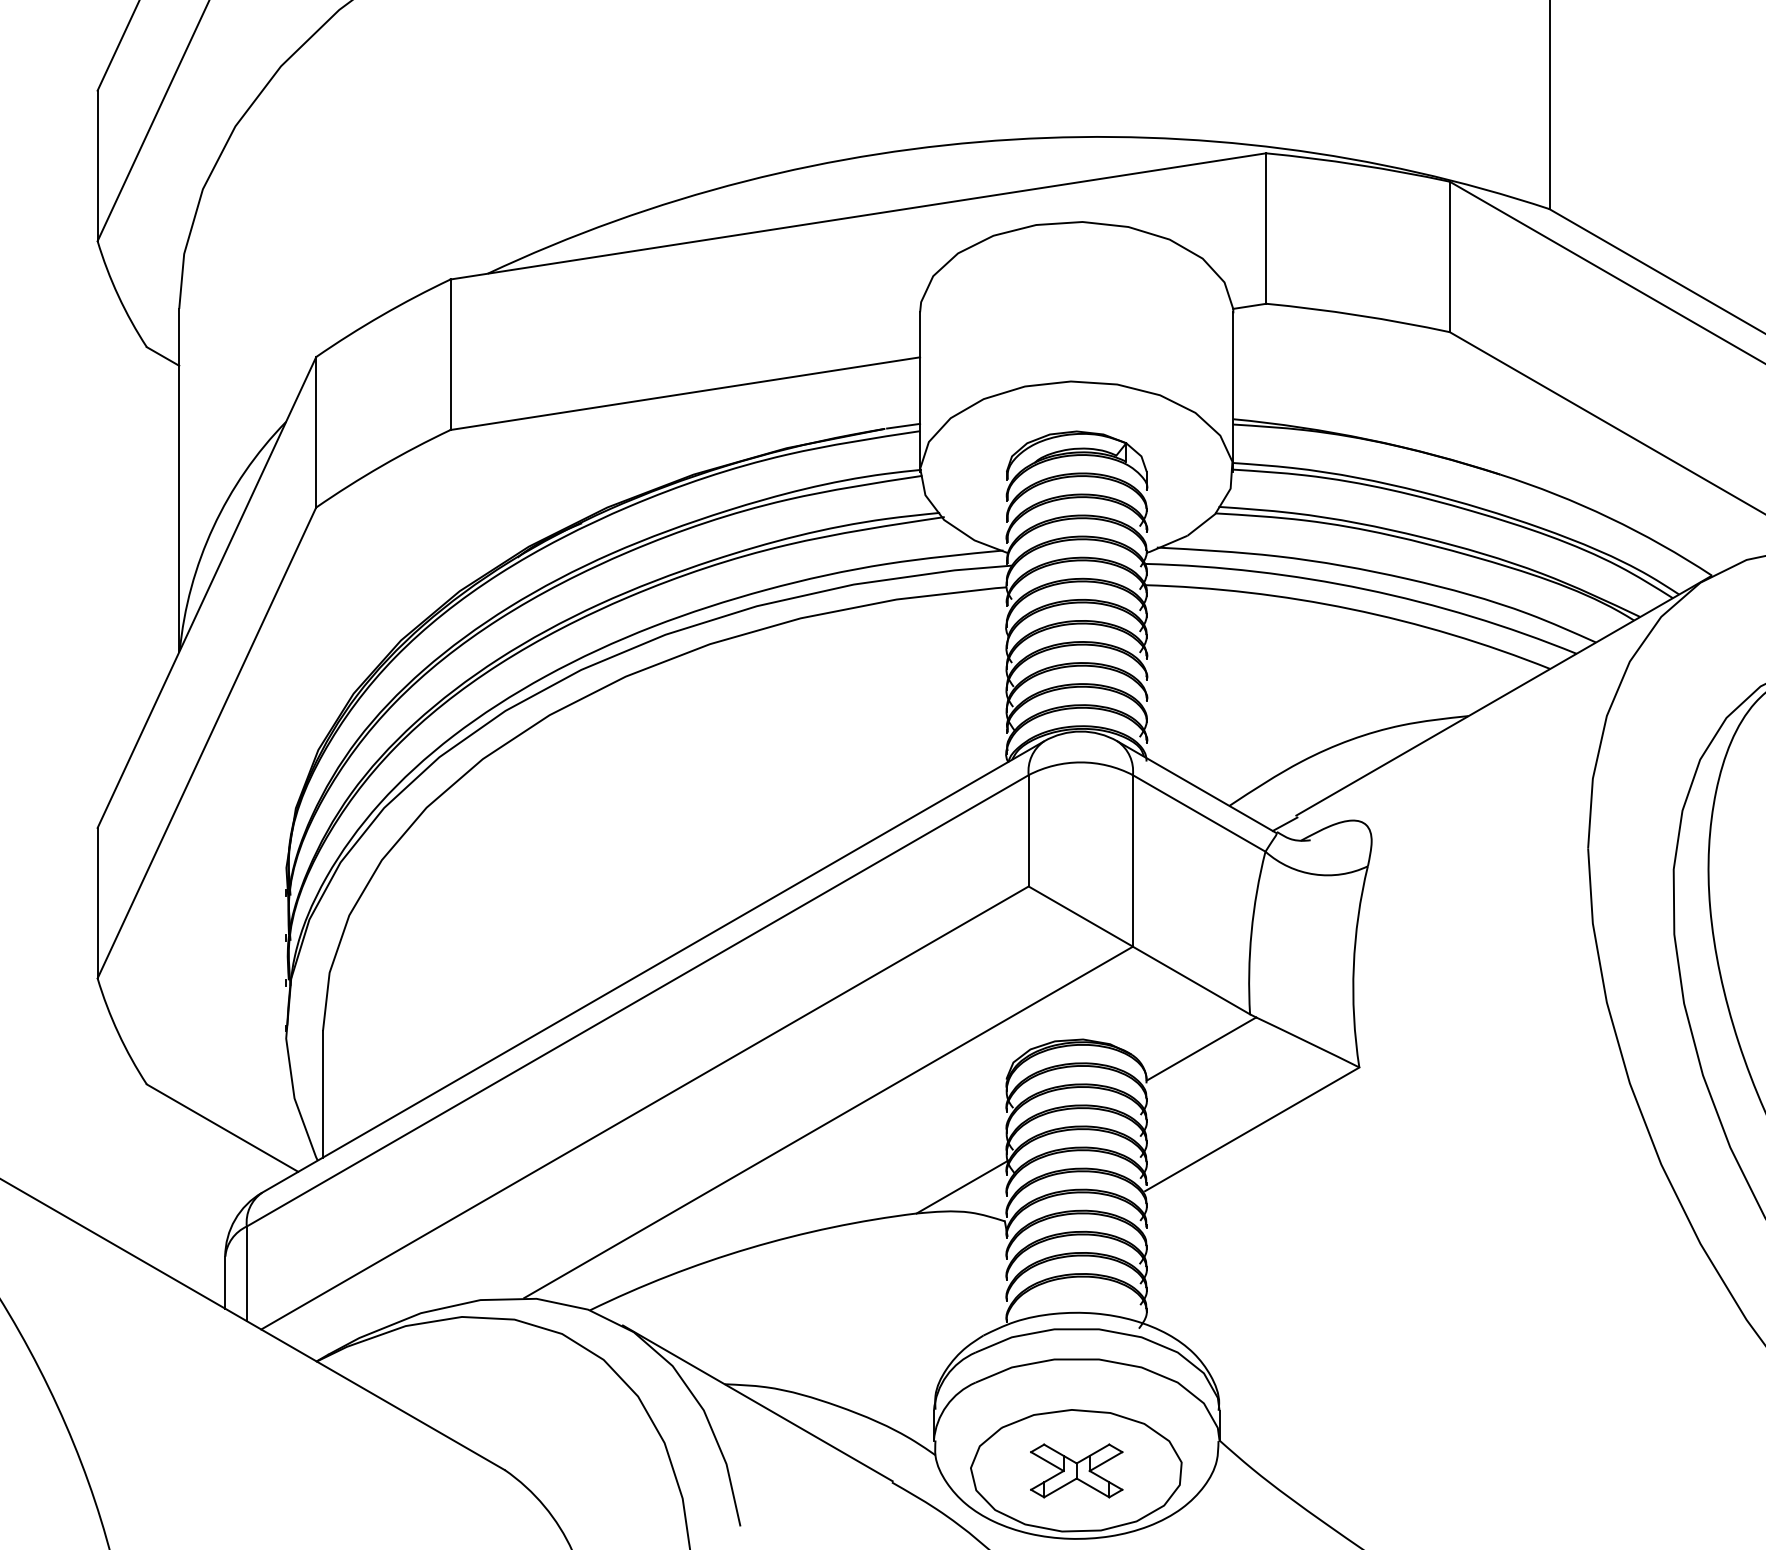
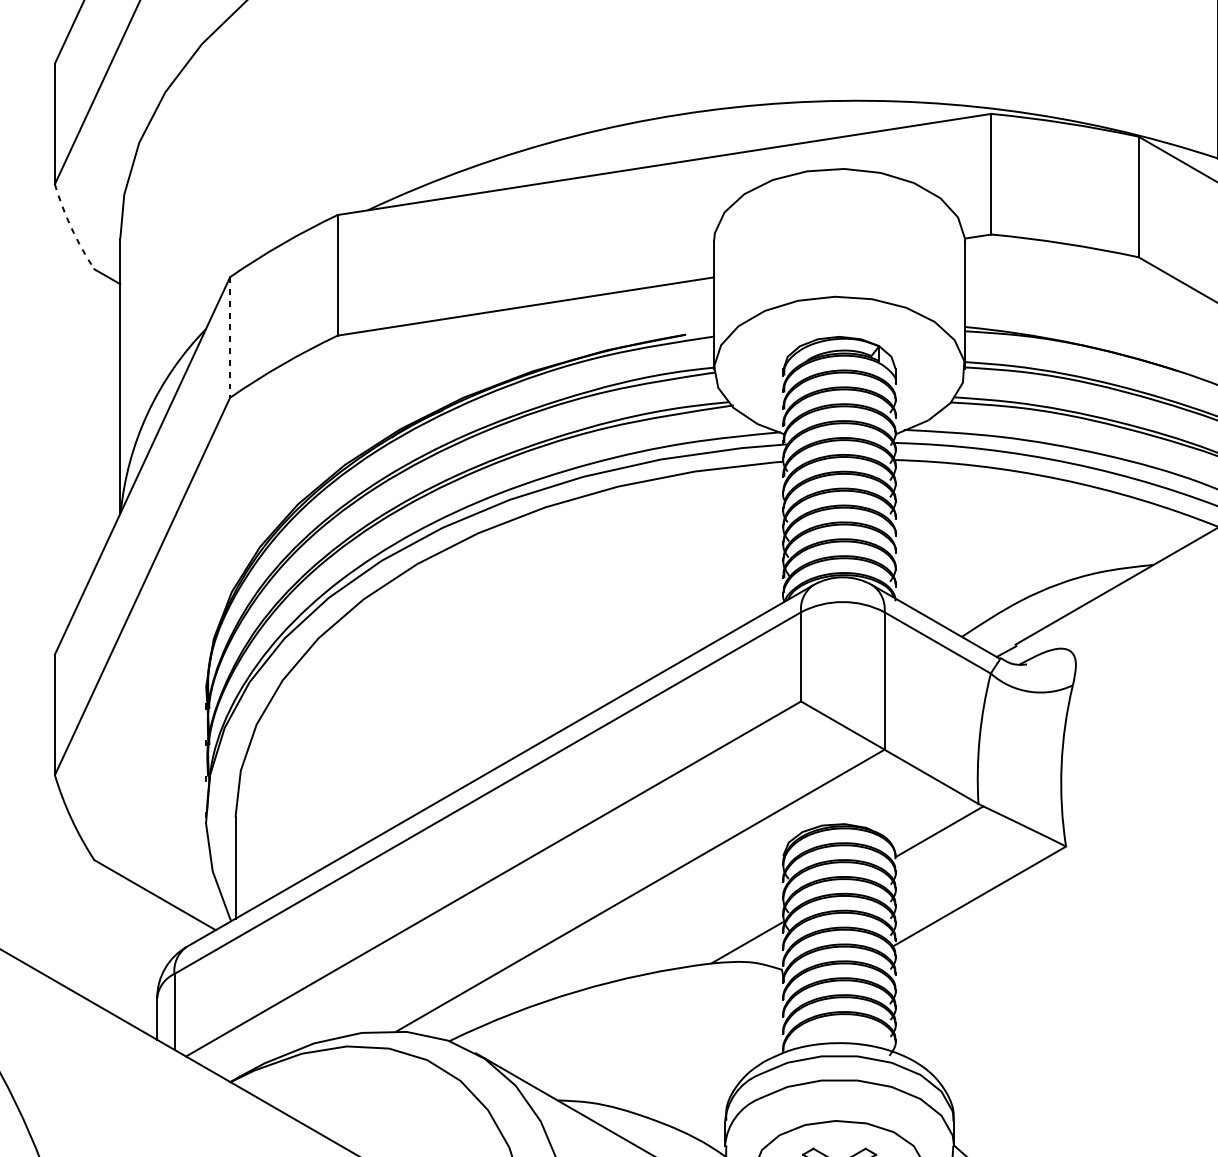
arc: (118, 295) -> (71, 227), solid -> dashed
line: (903, 425) -> (700, 332), removed
line: (316, 432) -> (230, 337), solid -> dashed

